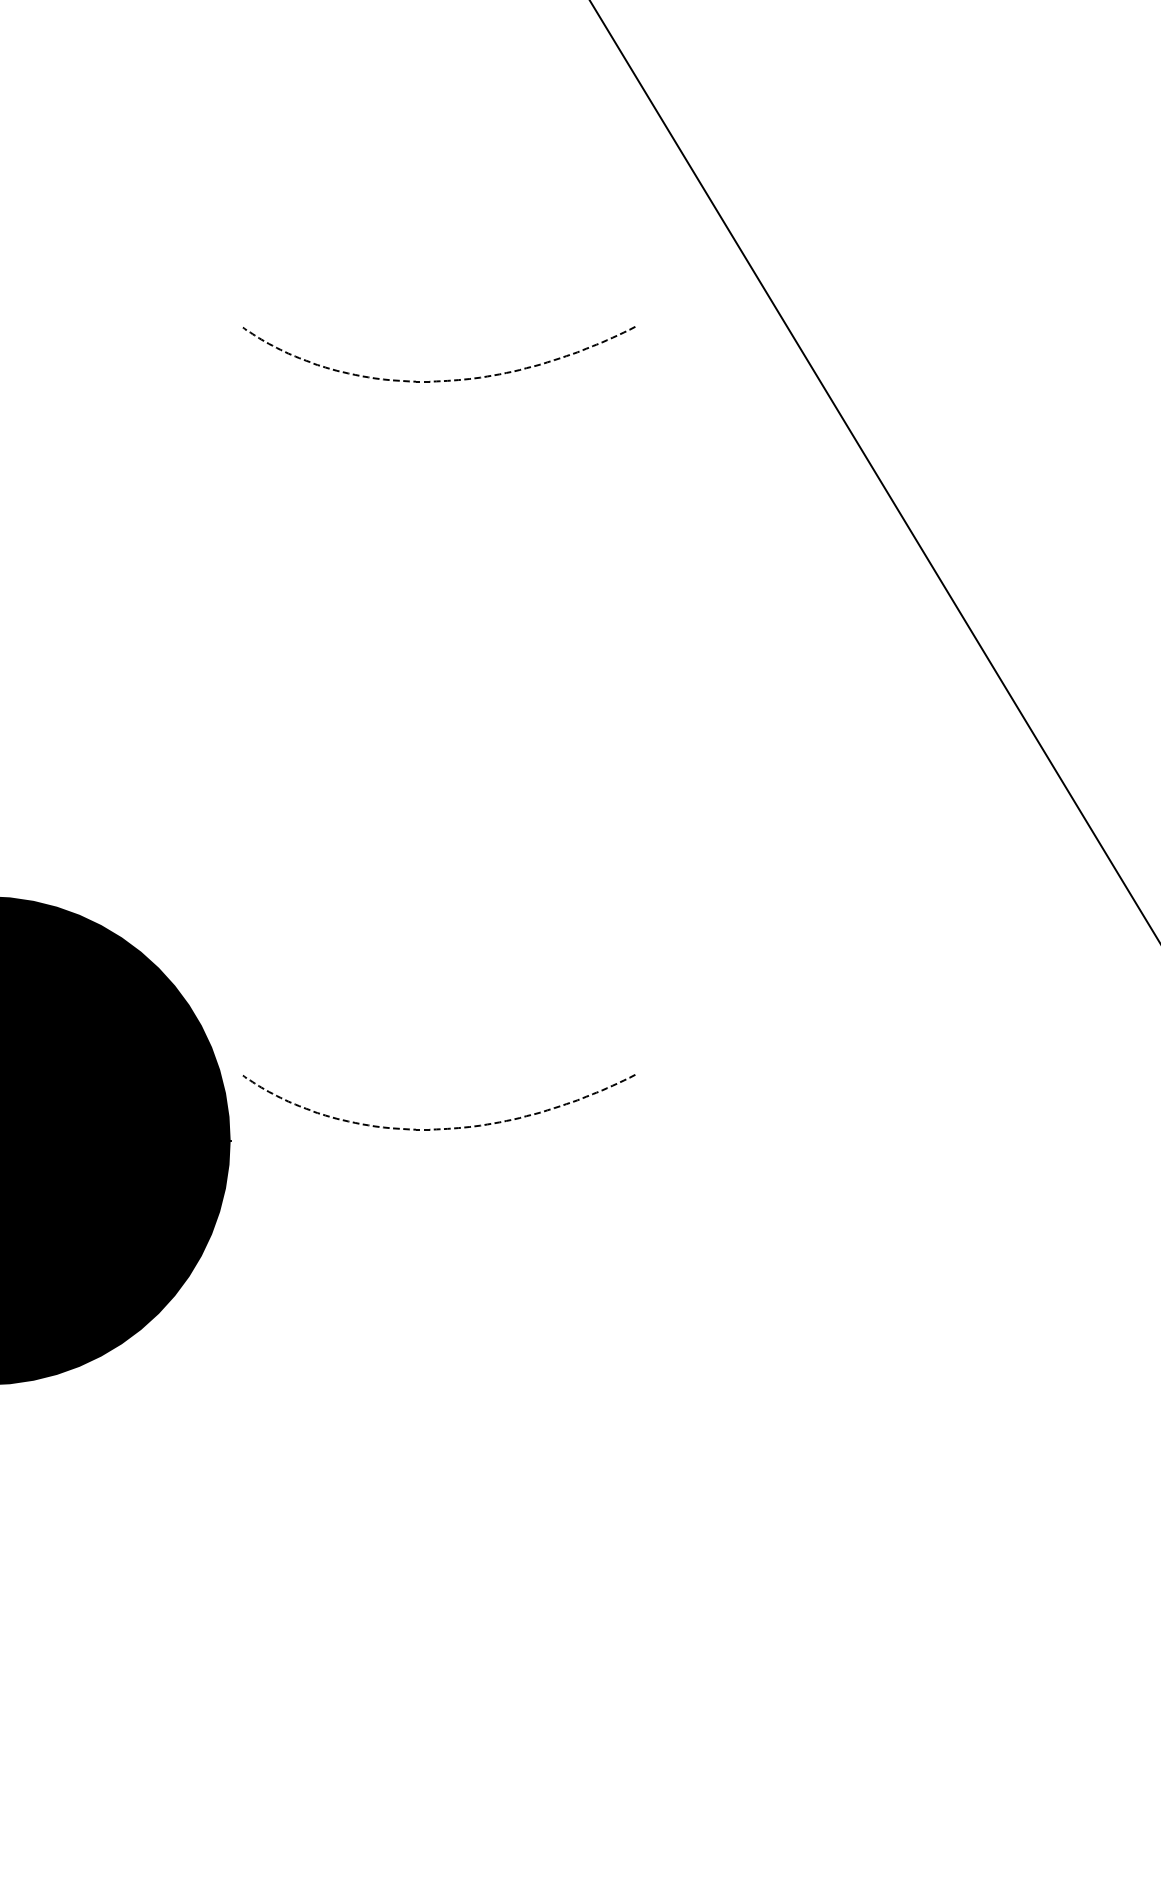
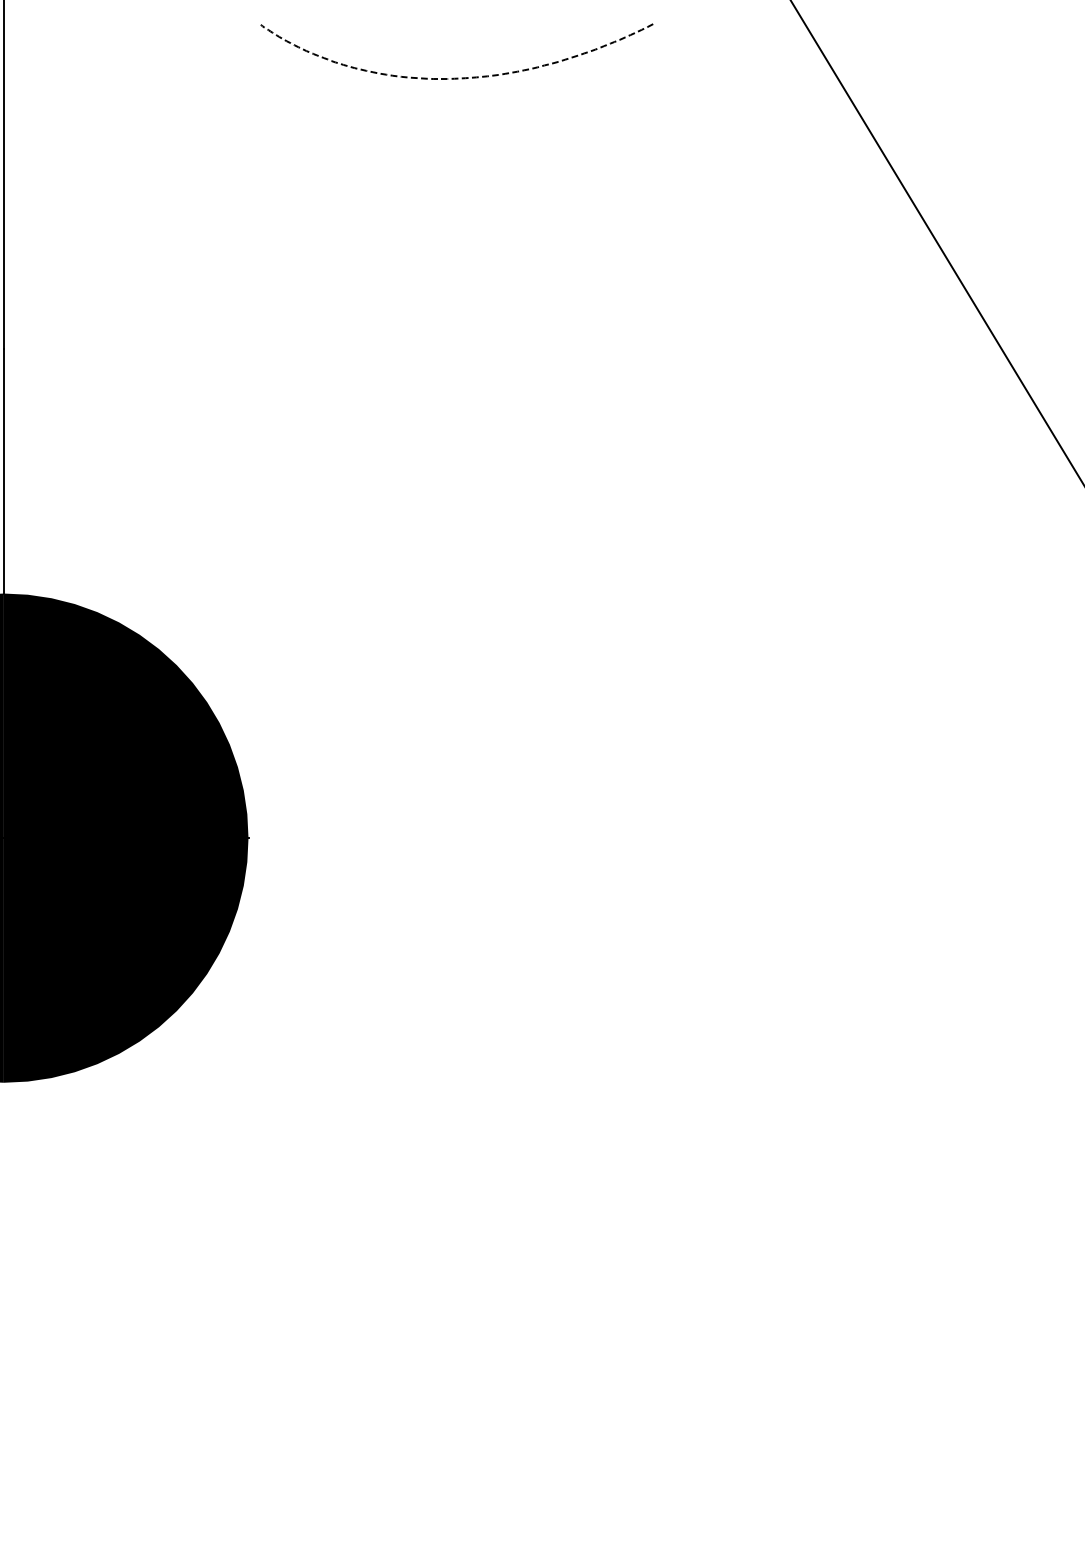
part: (438, 1128) -> (456, 825), removed

